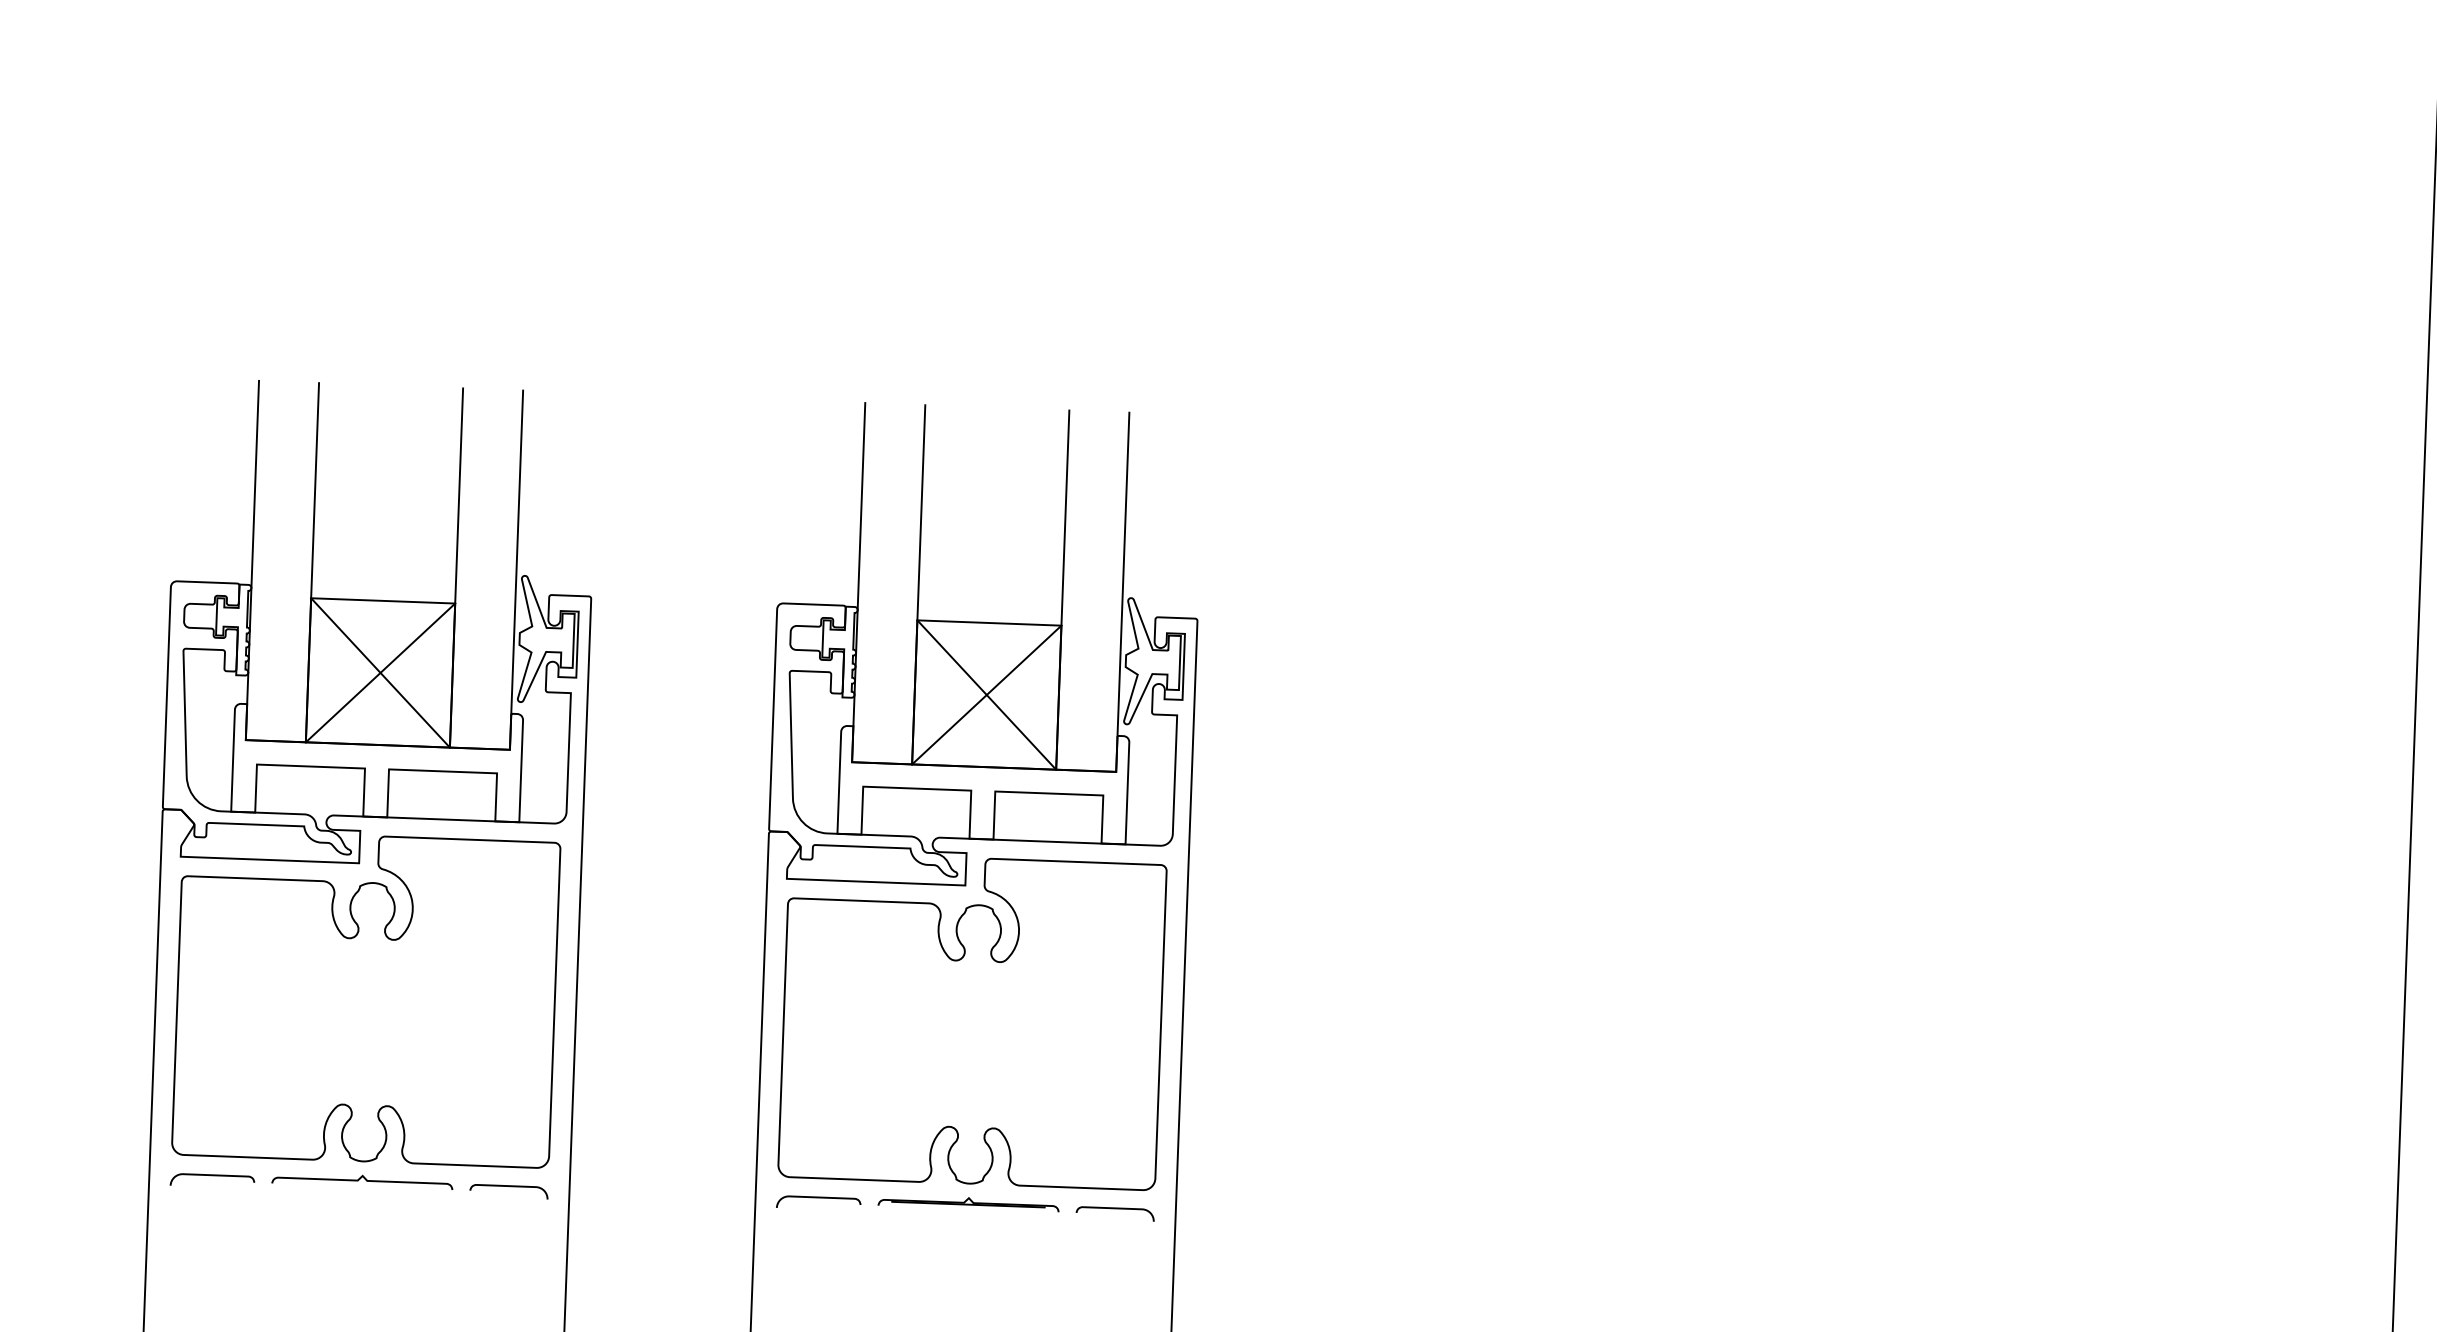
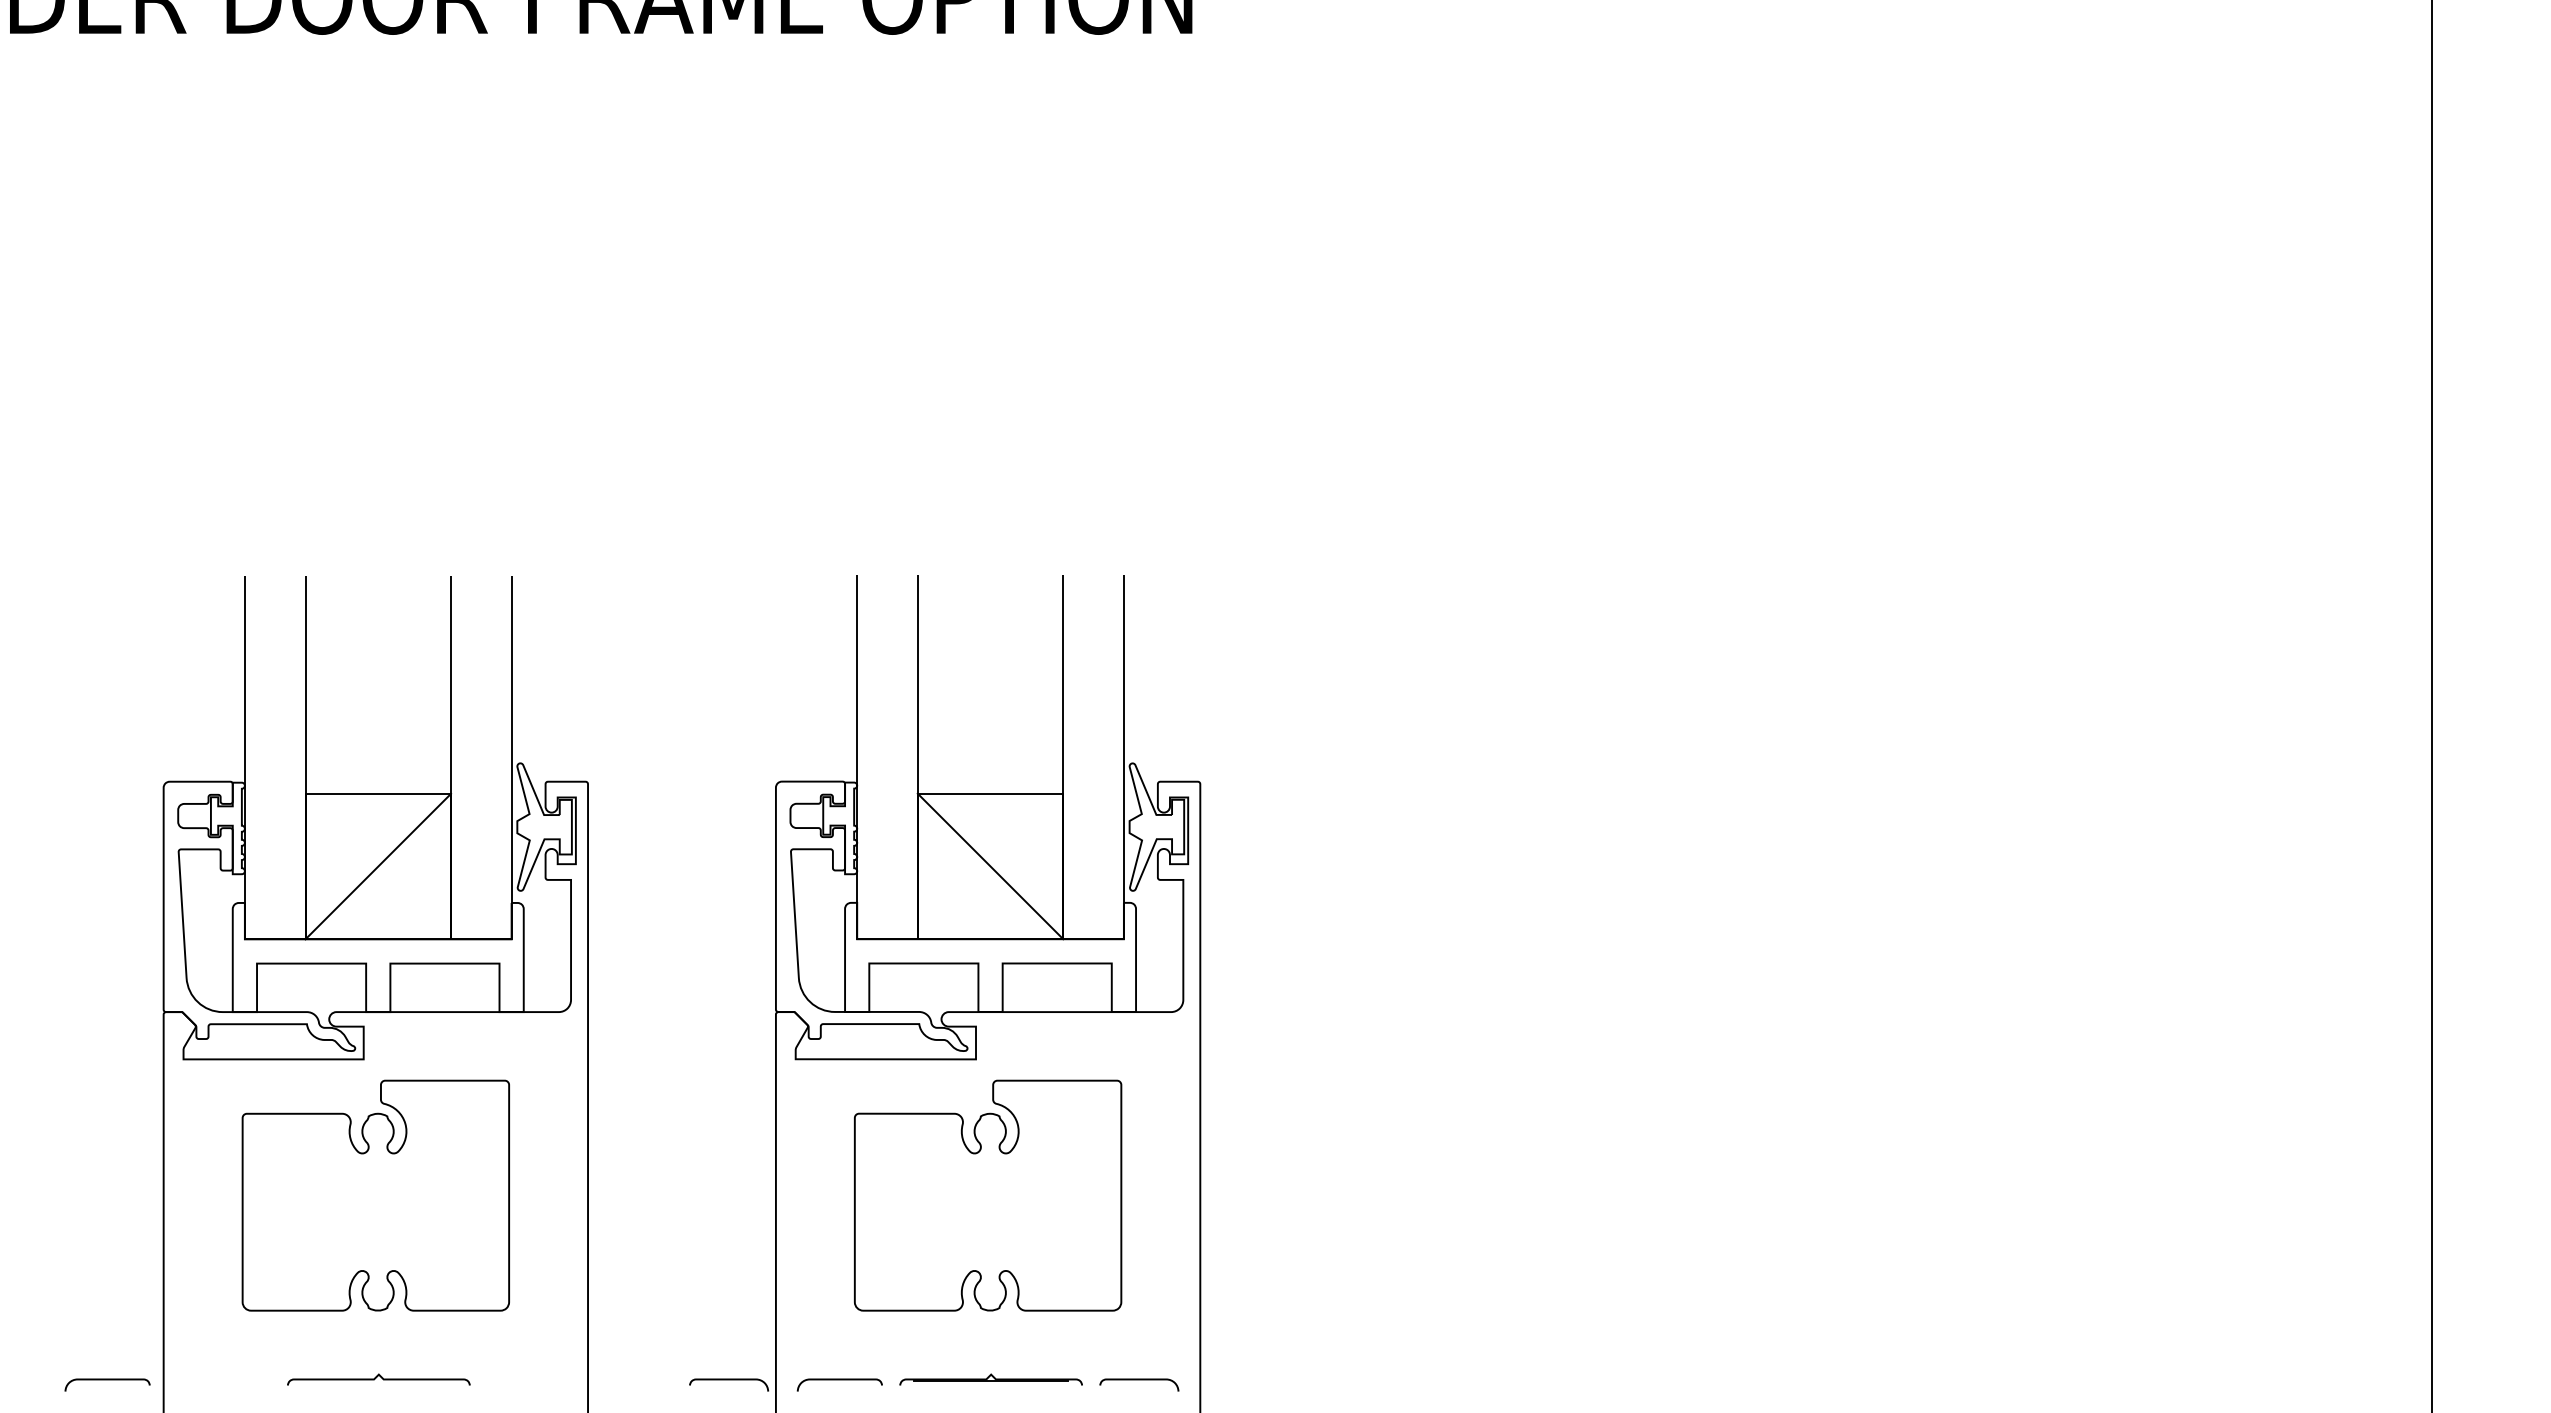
line: (380, 672) -> (378, 866), removed
line: (986, 695) -> (990, 866), removed
part: (365, 998) -> (375, 1195), size x0.7
part: (971, 1020) -> (987, 1195), size x0.7
curve: (212, 1176) -> (107, 1380), moved
curve: (509, 1187) -> (729, 1380), moved

